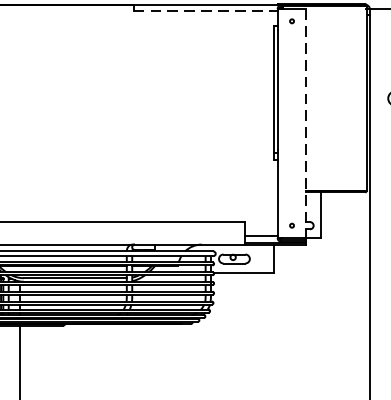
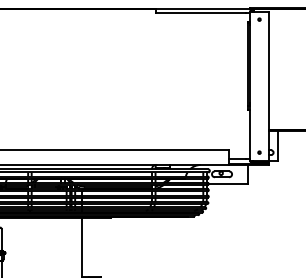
line: (202, 11) -> (201, 13), dashed -> solid
line: (305, 124) -> (268, 86), dashed -> solid

